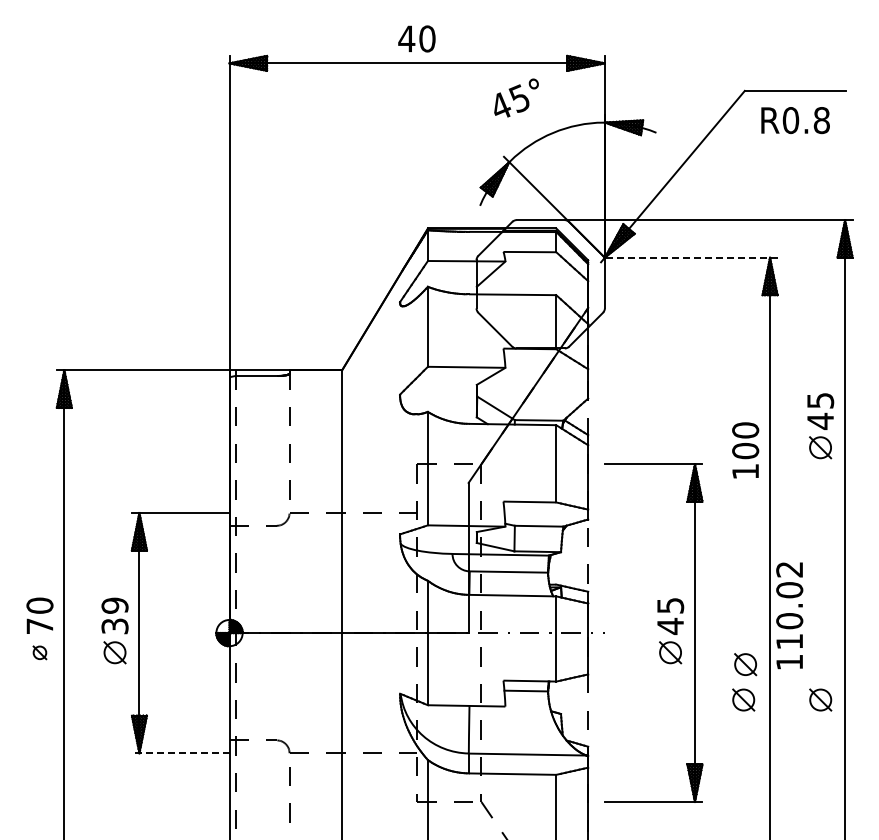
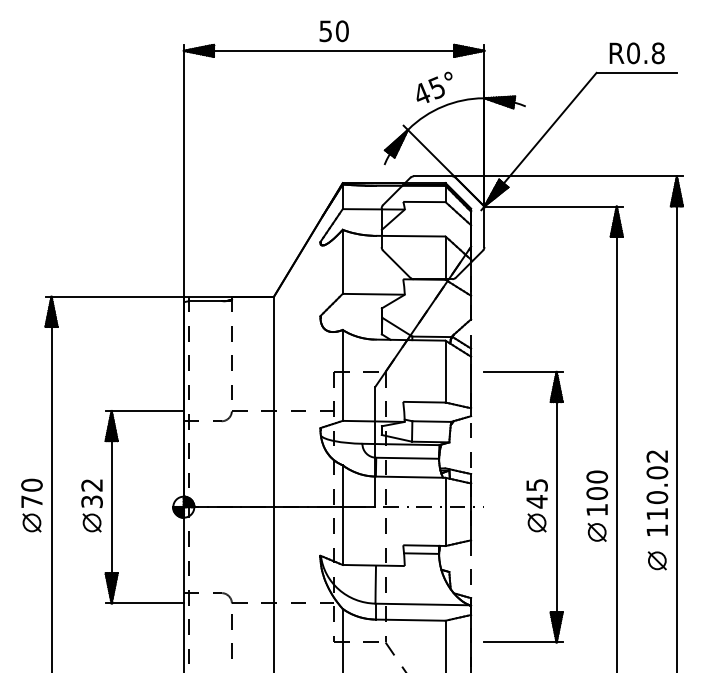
text: (406, 38) -> (325, 30), 40 -> 50
text: (516, 97) -> (434, 86), moved
text: (795, 120) -> (637, 53), moved
line: (690, 257) -> (553, 206), dashed -> solid
part: (820, 426) -> (657, 341), removed
text: (745, 450) -> (597, 493), moved
text: (114, 605) -> (91, 485), 39 -> 32
text: (789, 615) -> (657, 493), moved
part: (39, 652) -> (31, 522), size x1.67
part: (743, 699) -> (595, 560), removed
line: (180, 753) -> (144, 603), dashed -> solid

